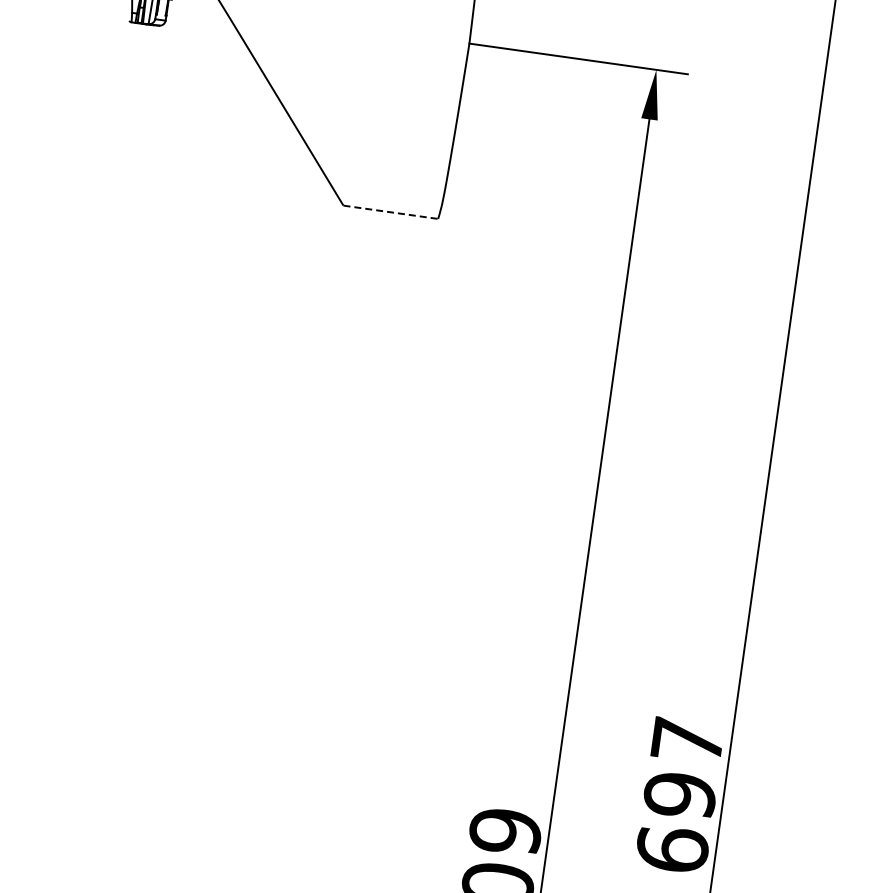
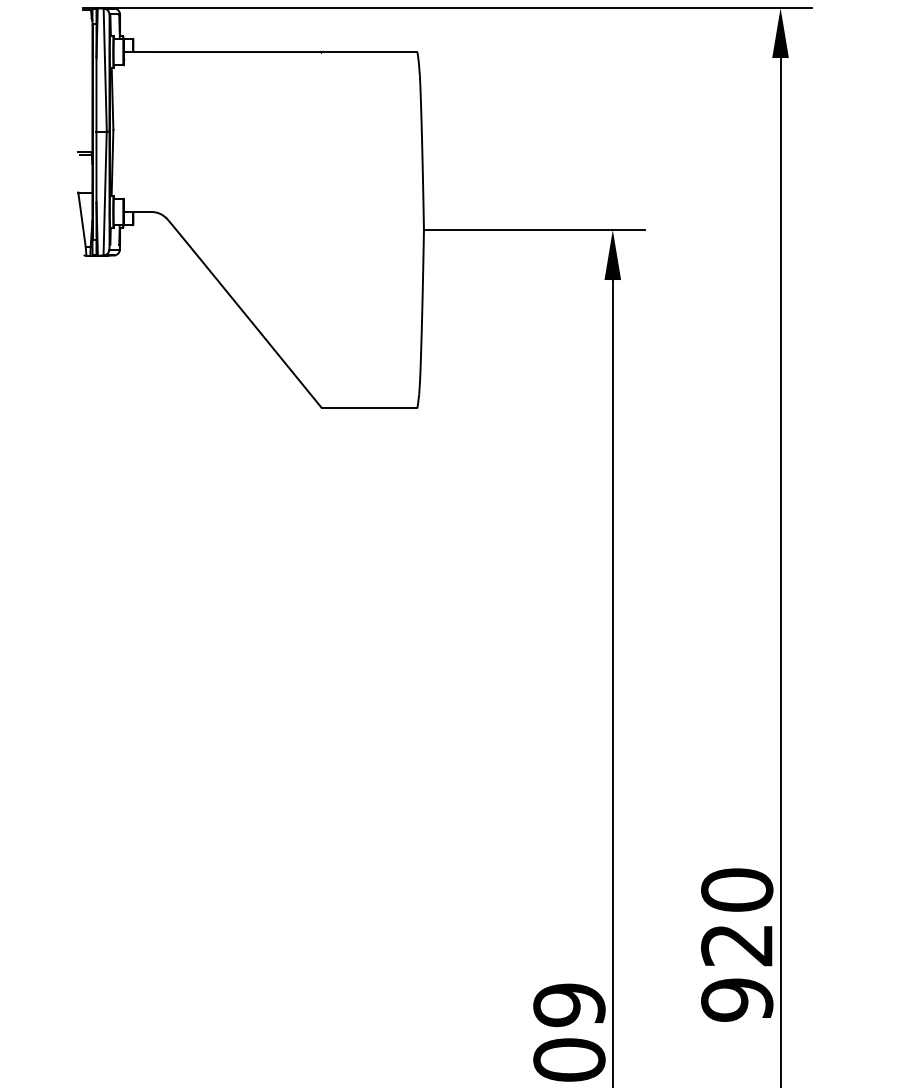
line: (390, 212) -> (369, 408), dashed -> solid
text: (680, 794) -> (737, 944), 697 -> 920

